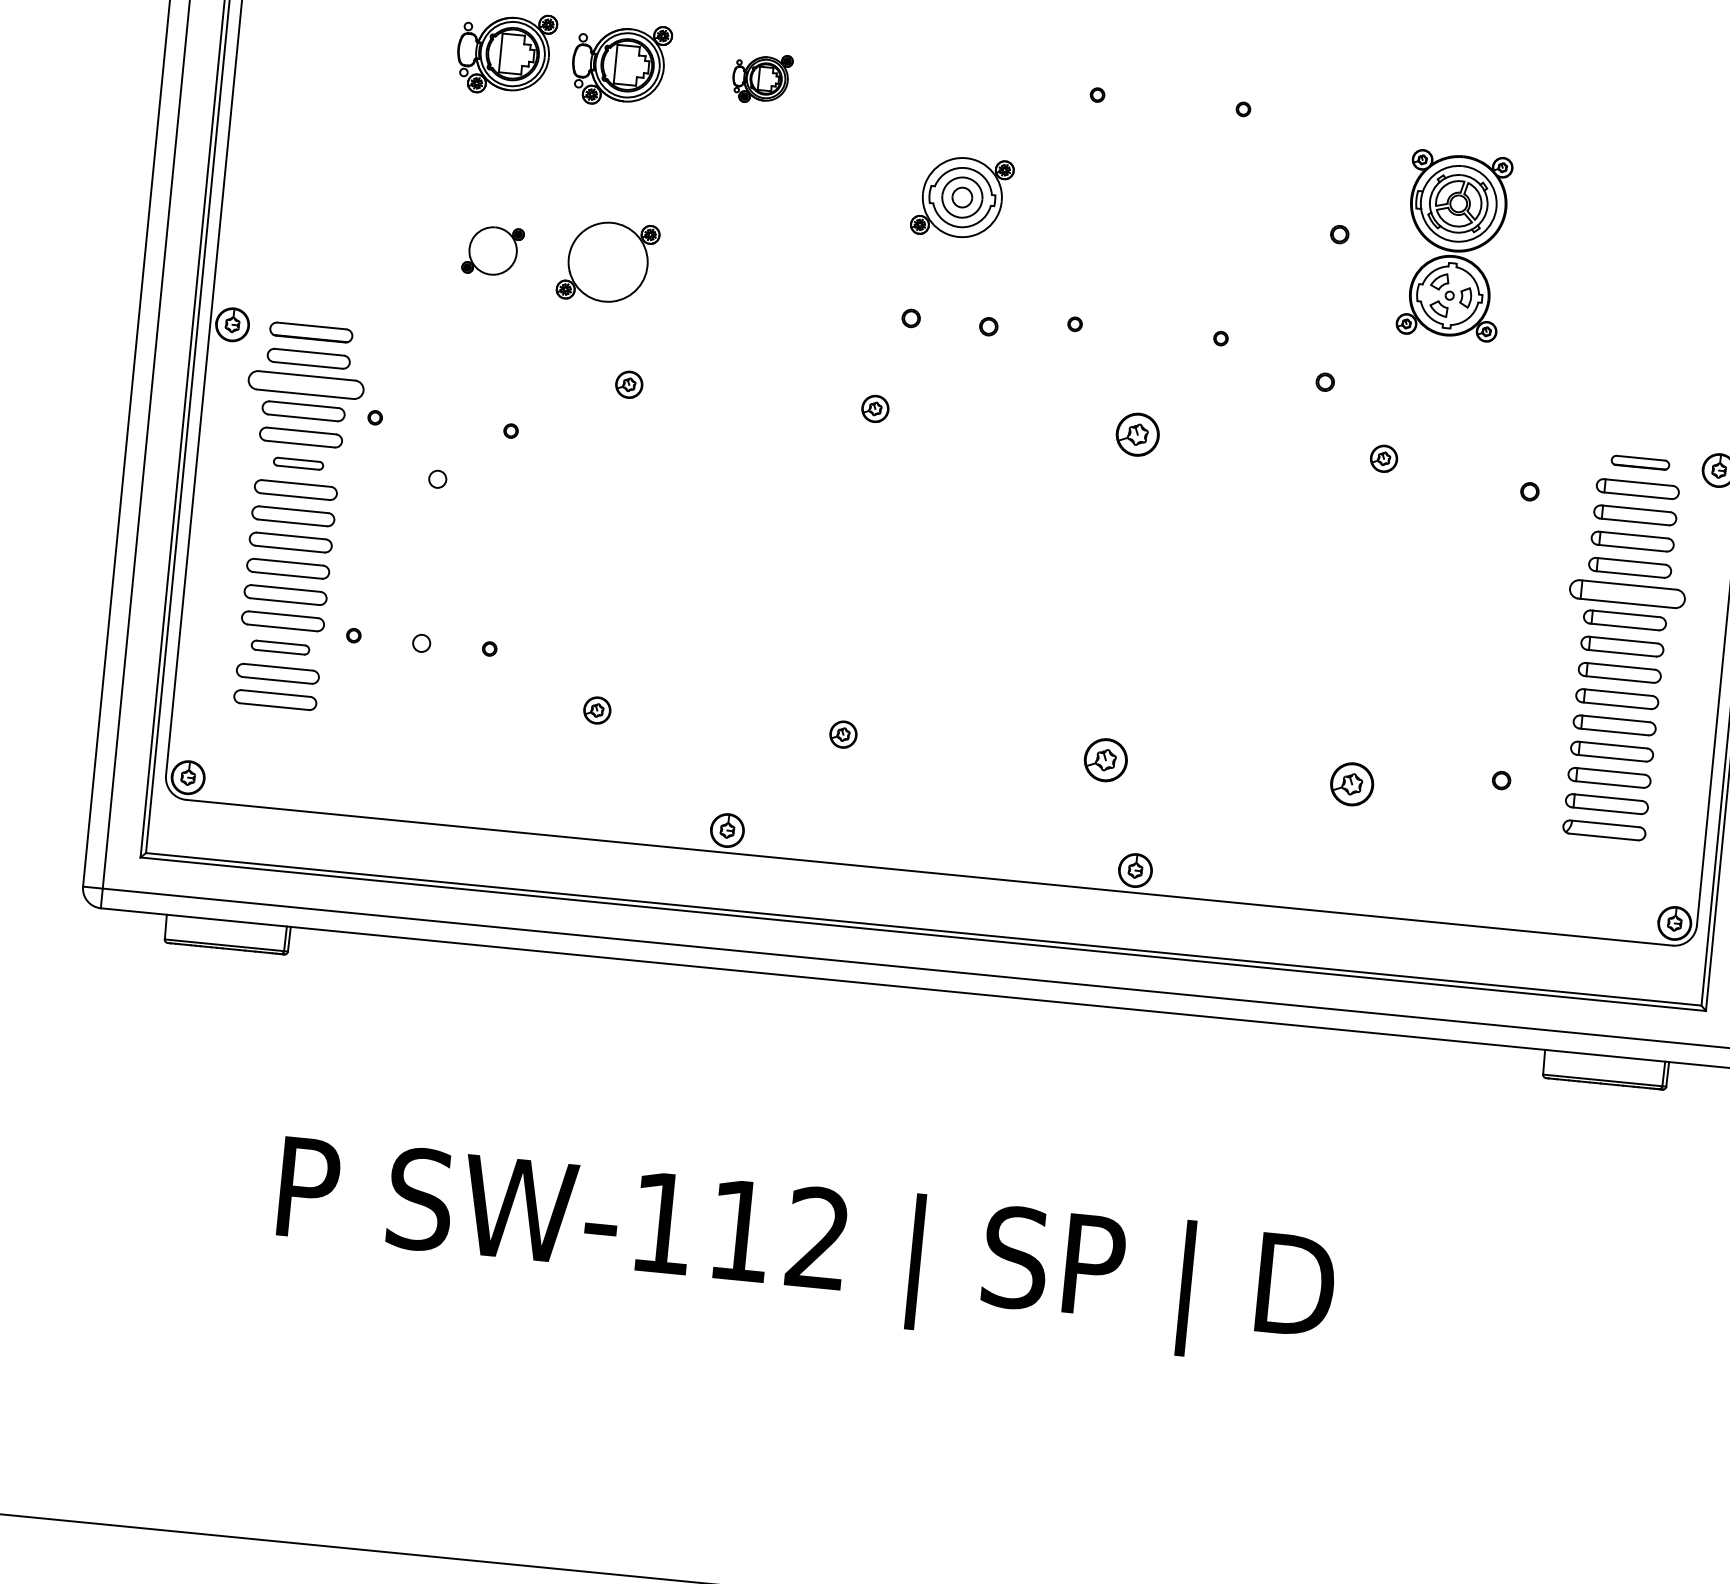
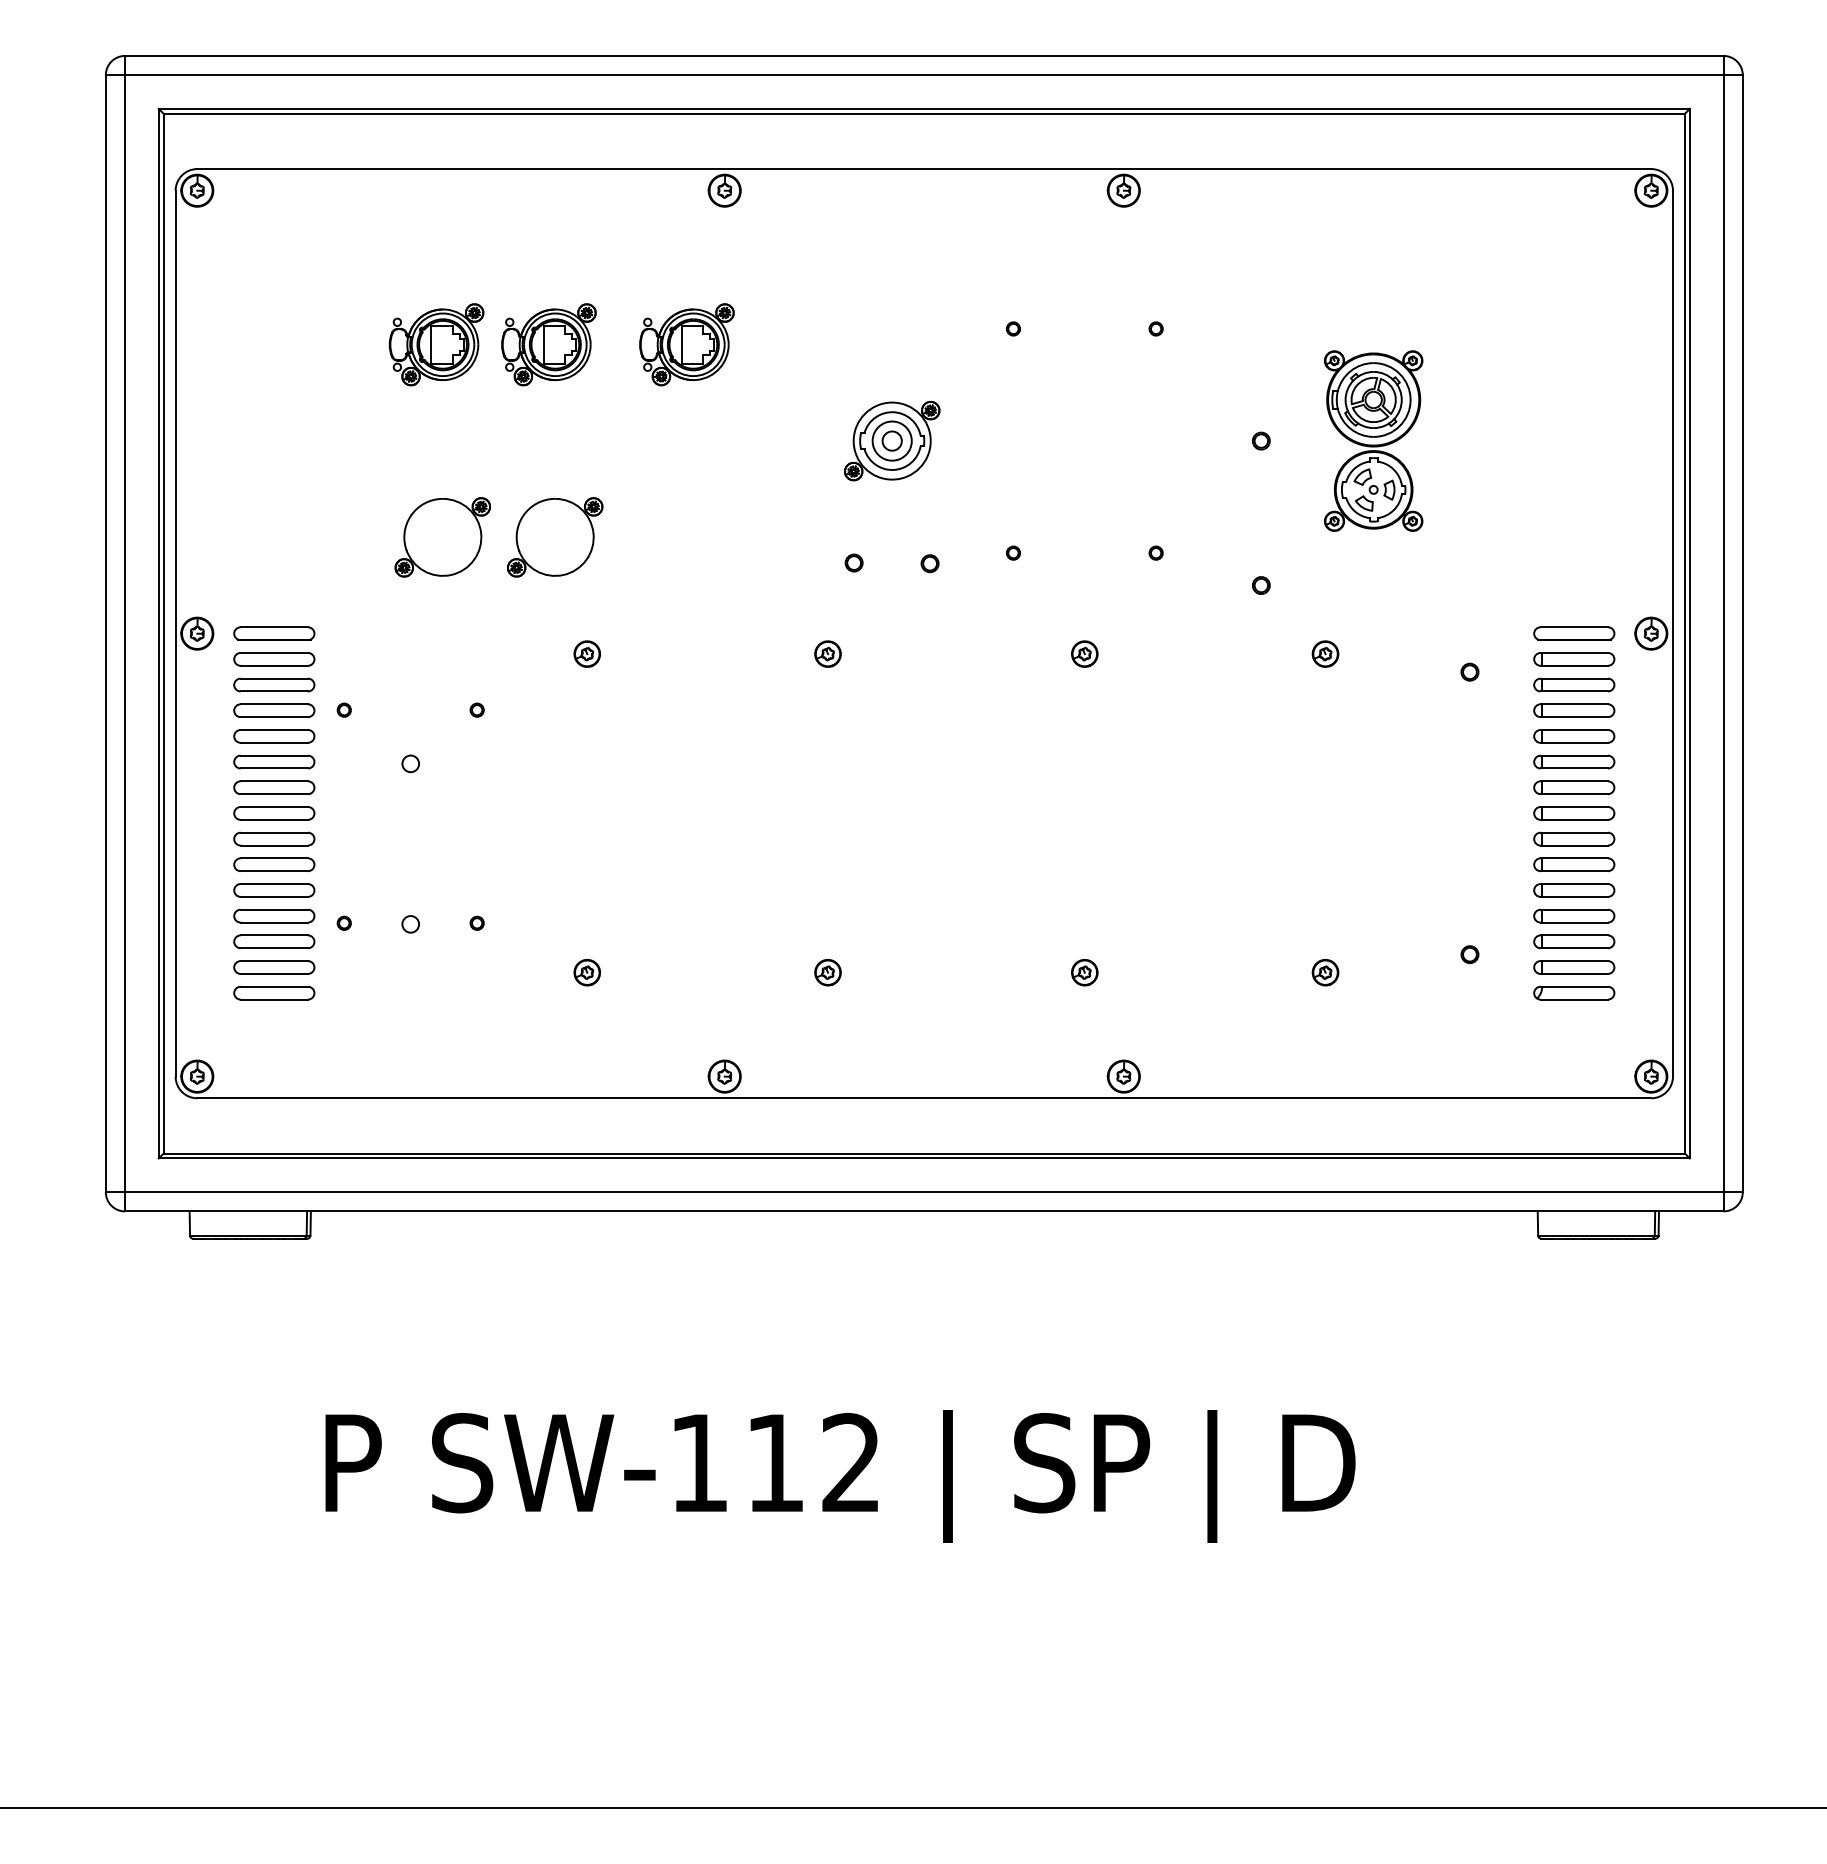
part: (761, 78) -> (686, 344), size x1.67
part: (492, 251) -> (442, 537), size x1.67
part: (306, 384) -> (274, 684), size x0.71
part: (1137, 434) -> (1084, 653), size x0.62
part: (1640, 462) -> (1574, 633), size x1.43
part: (298, 463) -> (274, 761), size x1.67
part: (1627, 593) -> (1574, 761), size x0.71
part: (280, 647) -> (274, 941), size x1.43
part: (1105, 760) -> (1084, 972), size x0.62
part: (1352, 784) -> (1325, 972), size x0.62

